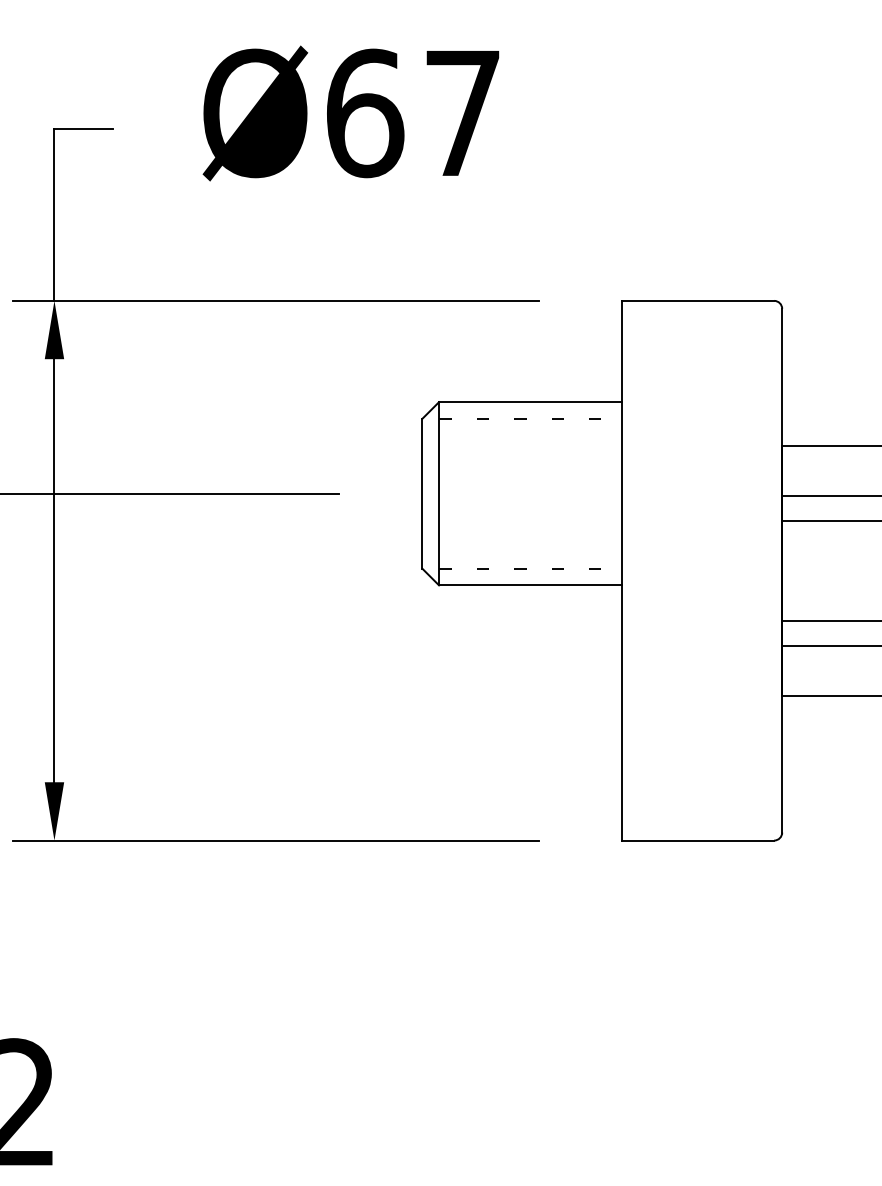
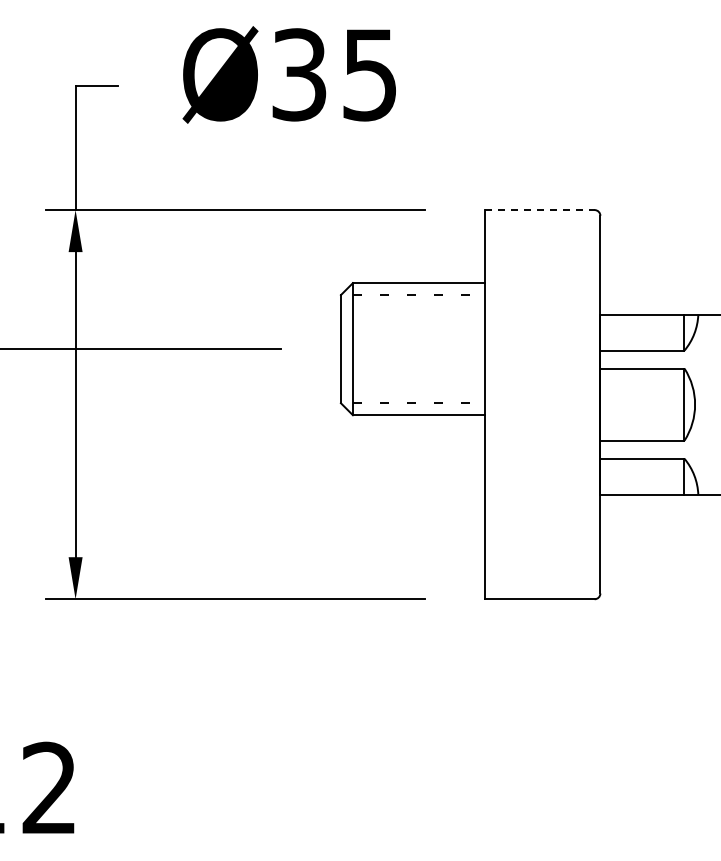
text: (413, 112) -> (334, 74), Ø67 -> Ø35
line: (697, 301) -> (539, 210), solid -> dashed

